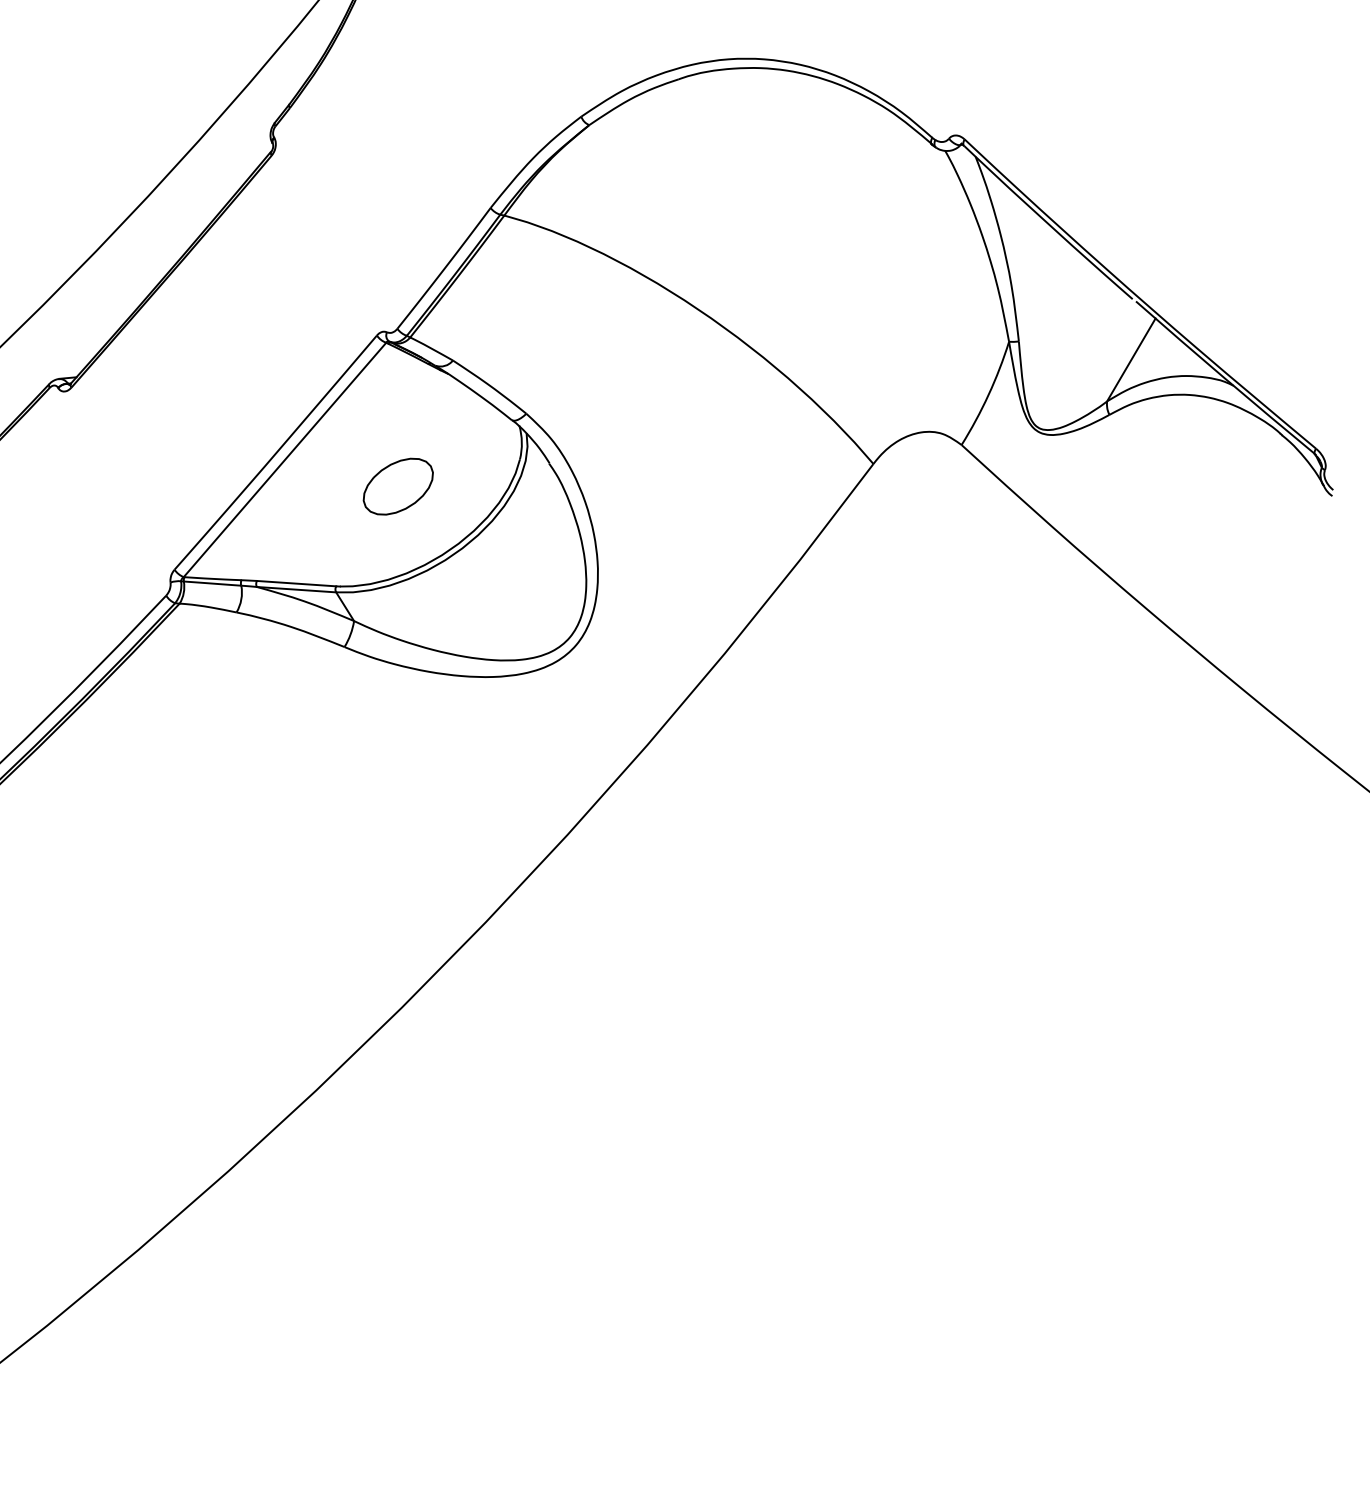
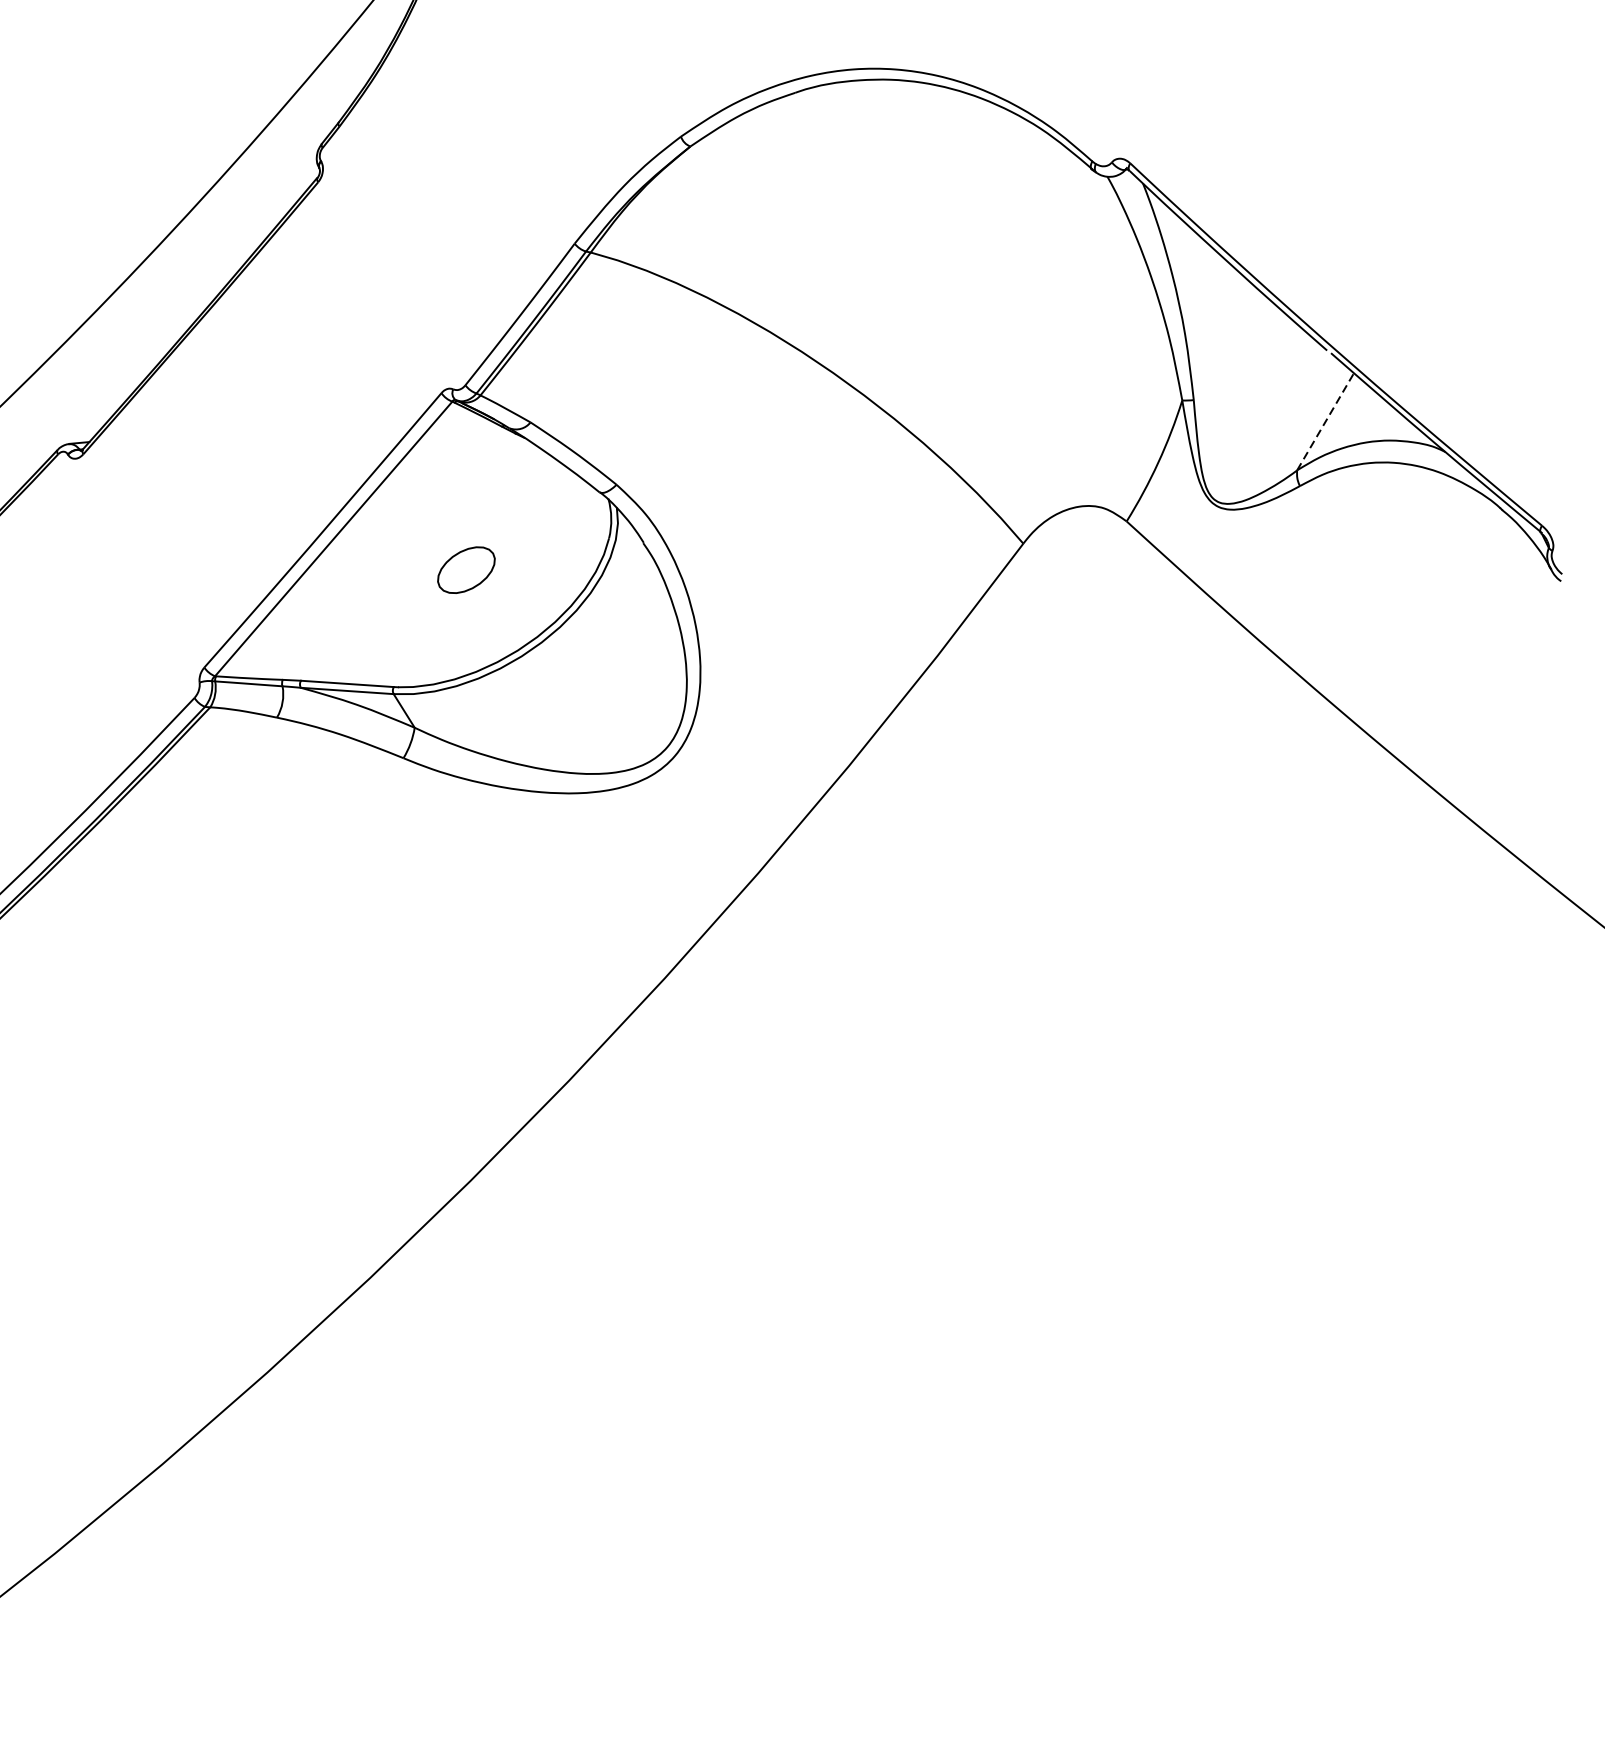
line: (1131, 359) -> (1325, 421), solid -> dashed
part: (397, 486) -> (465, 570), size x0.7

